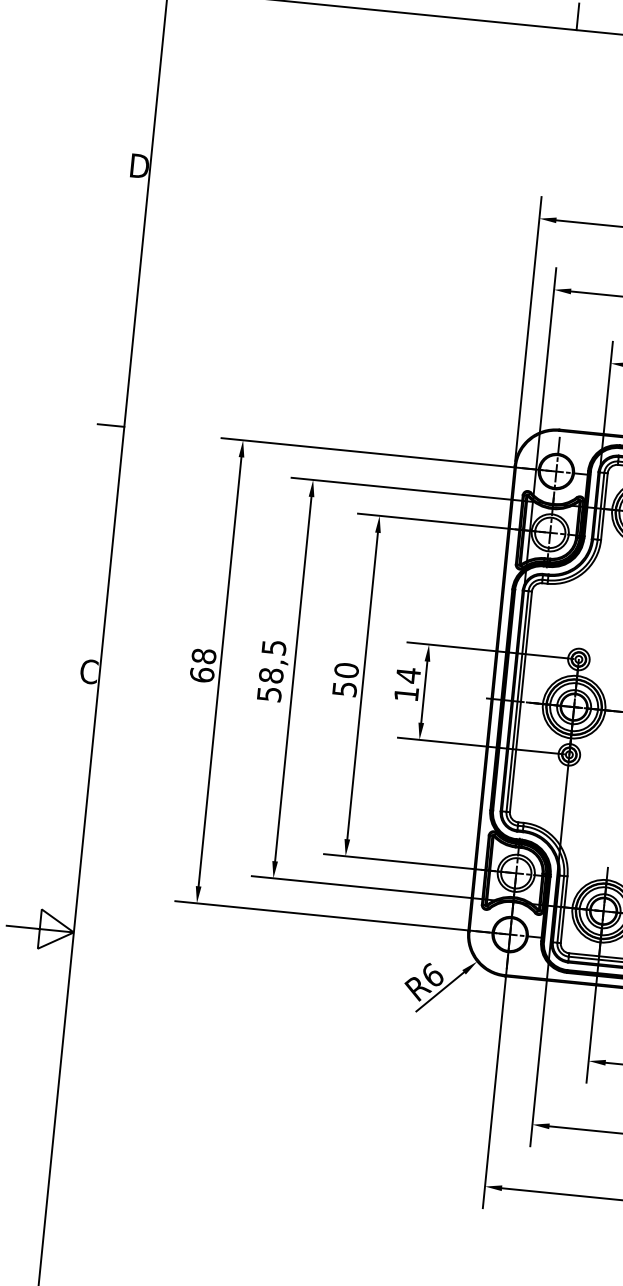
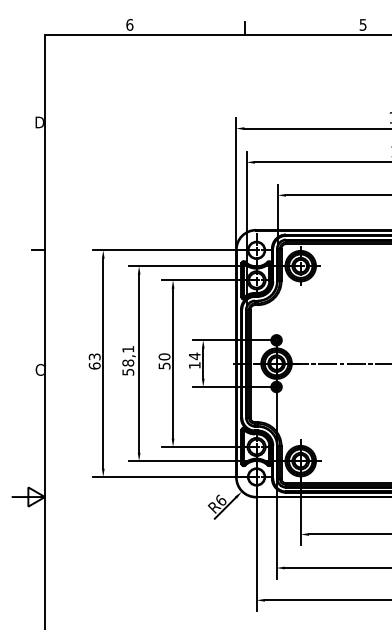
text: (274, 648) -> (128, 349), 58,5 -> 58,1
text: (203, 655) -> (94, 356), 68 -> 63

